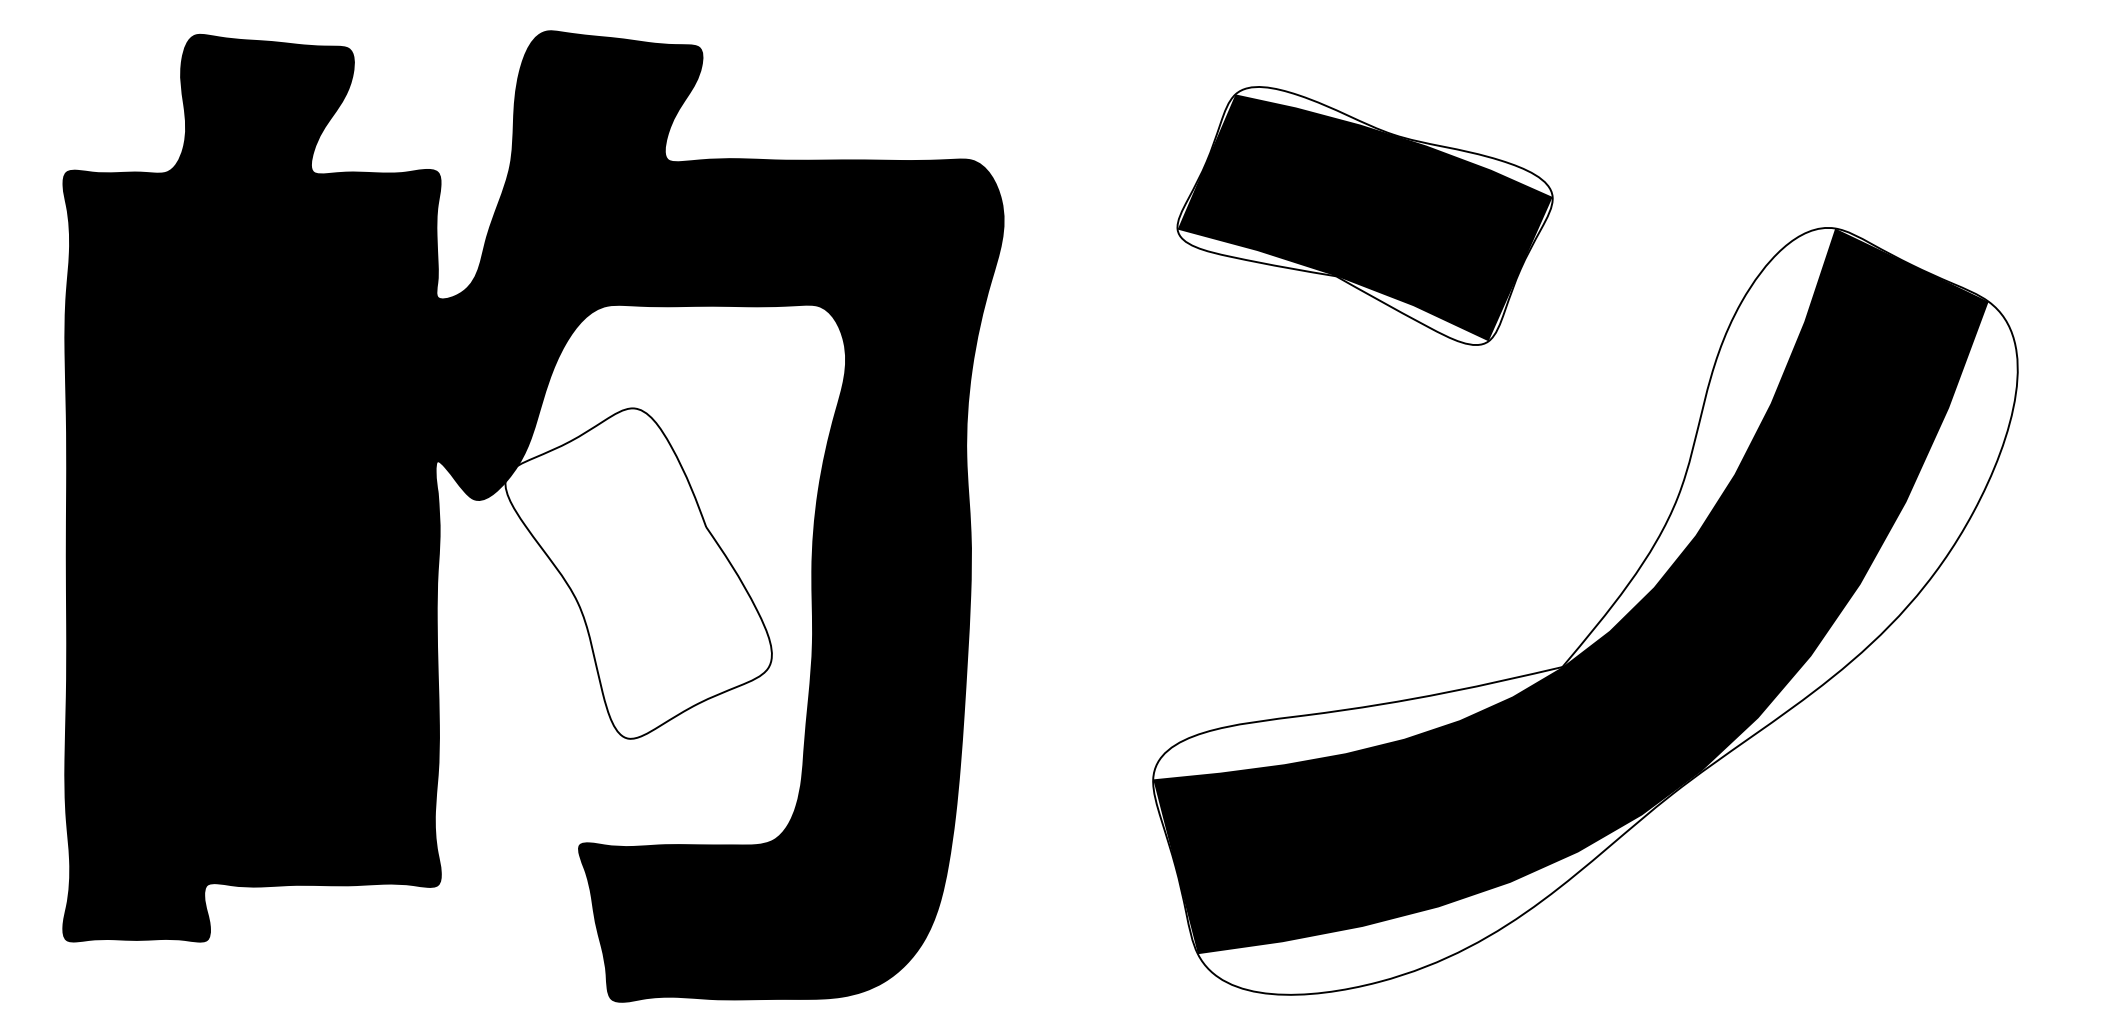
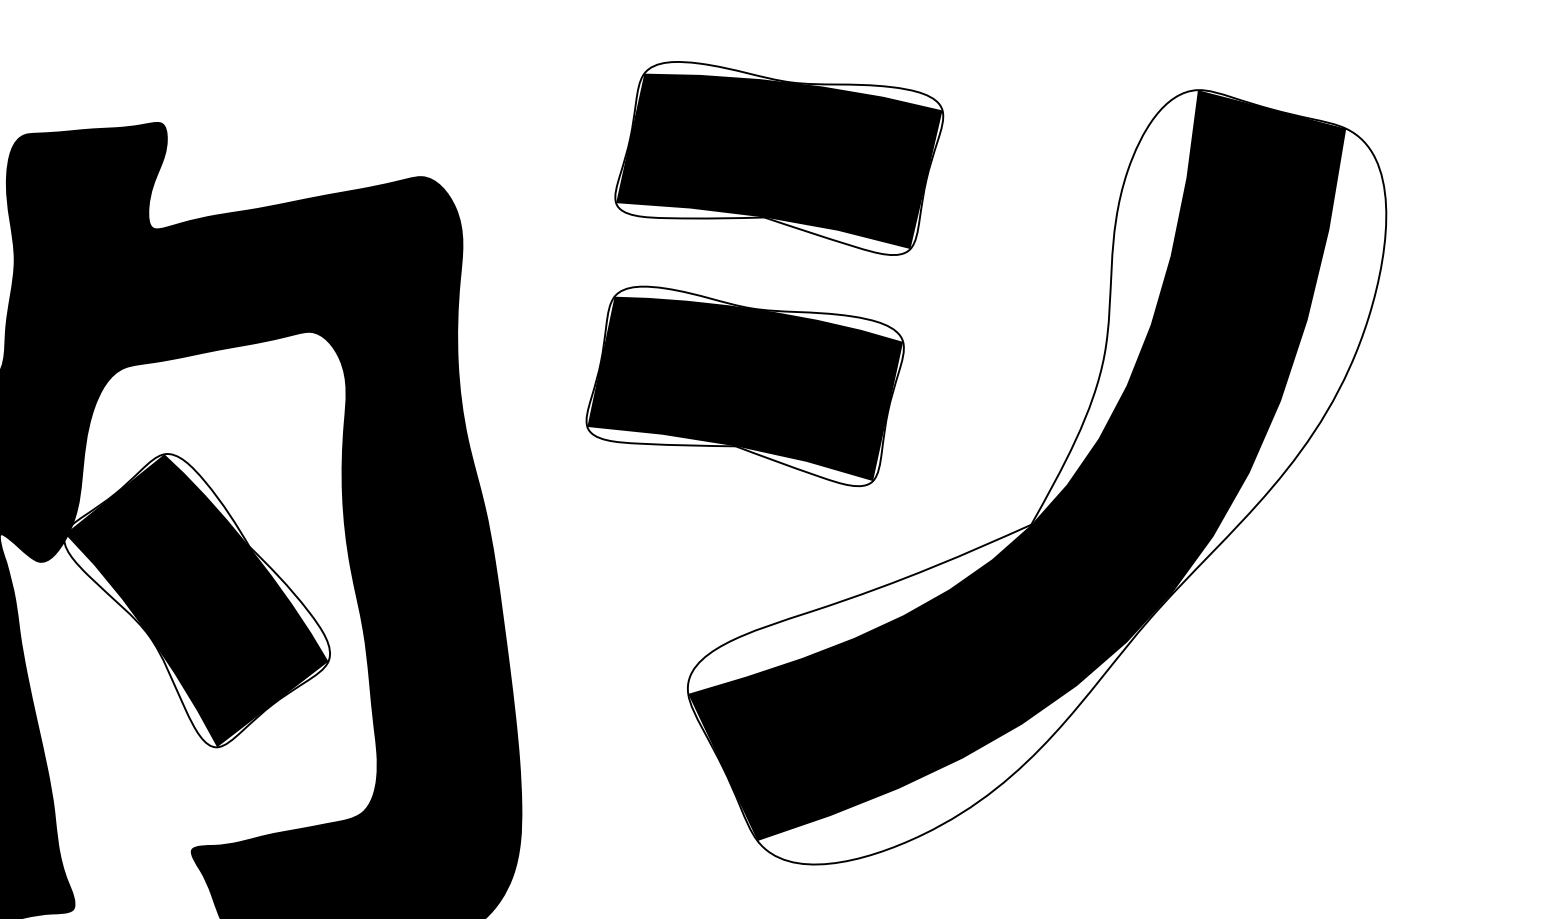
part: (1280, 457) -> (746, 387), added
fill: (637, 573) -> (196, 599), added

